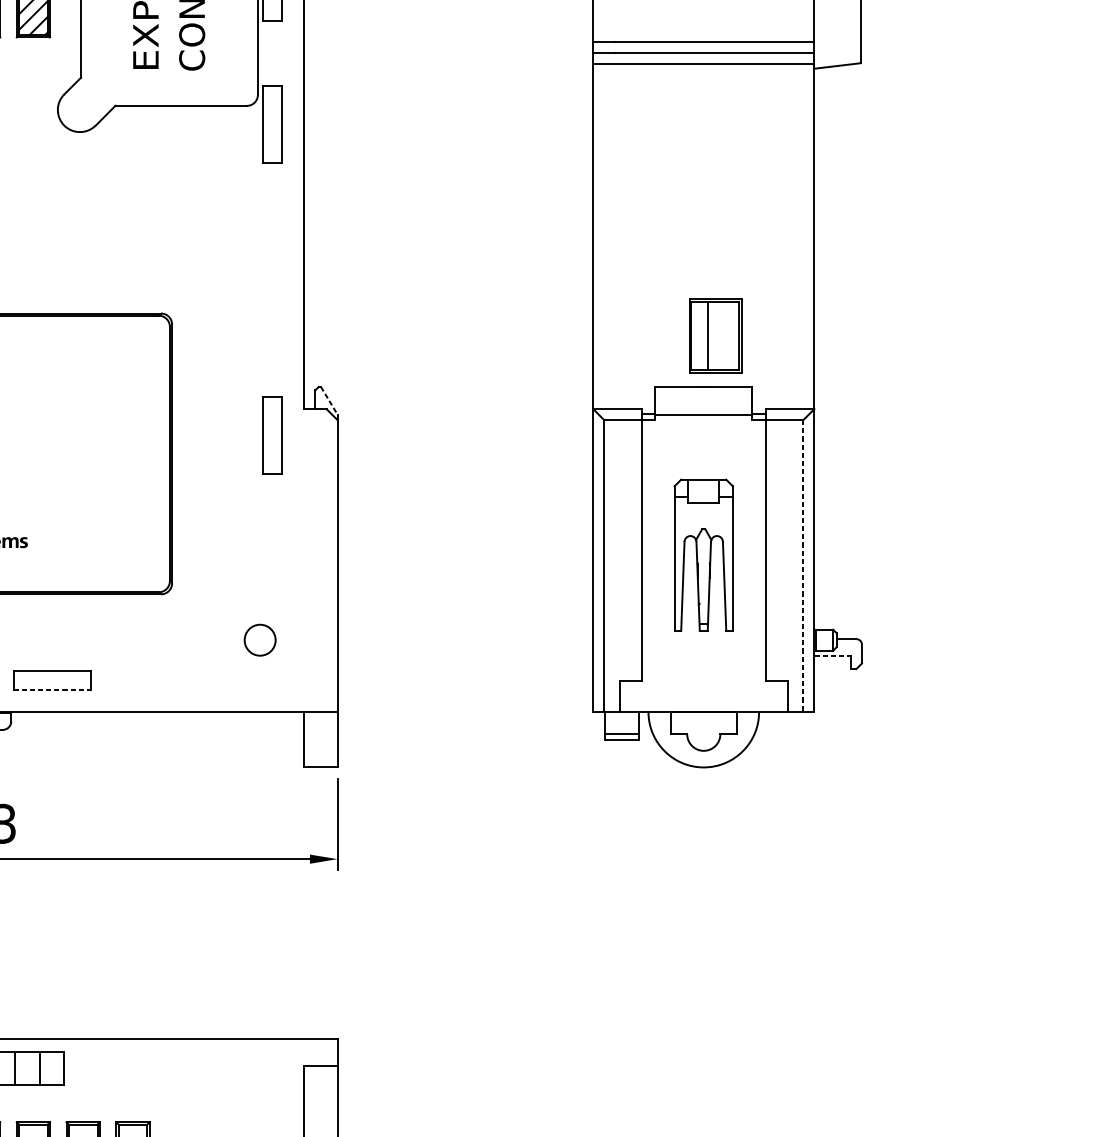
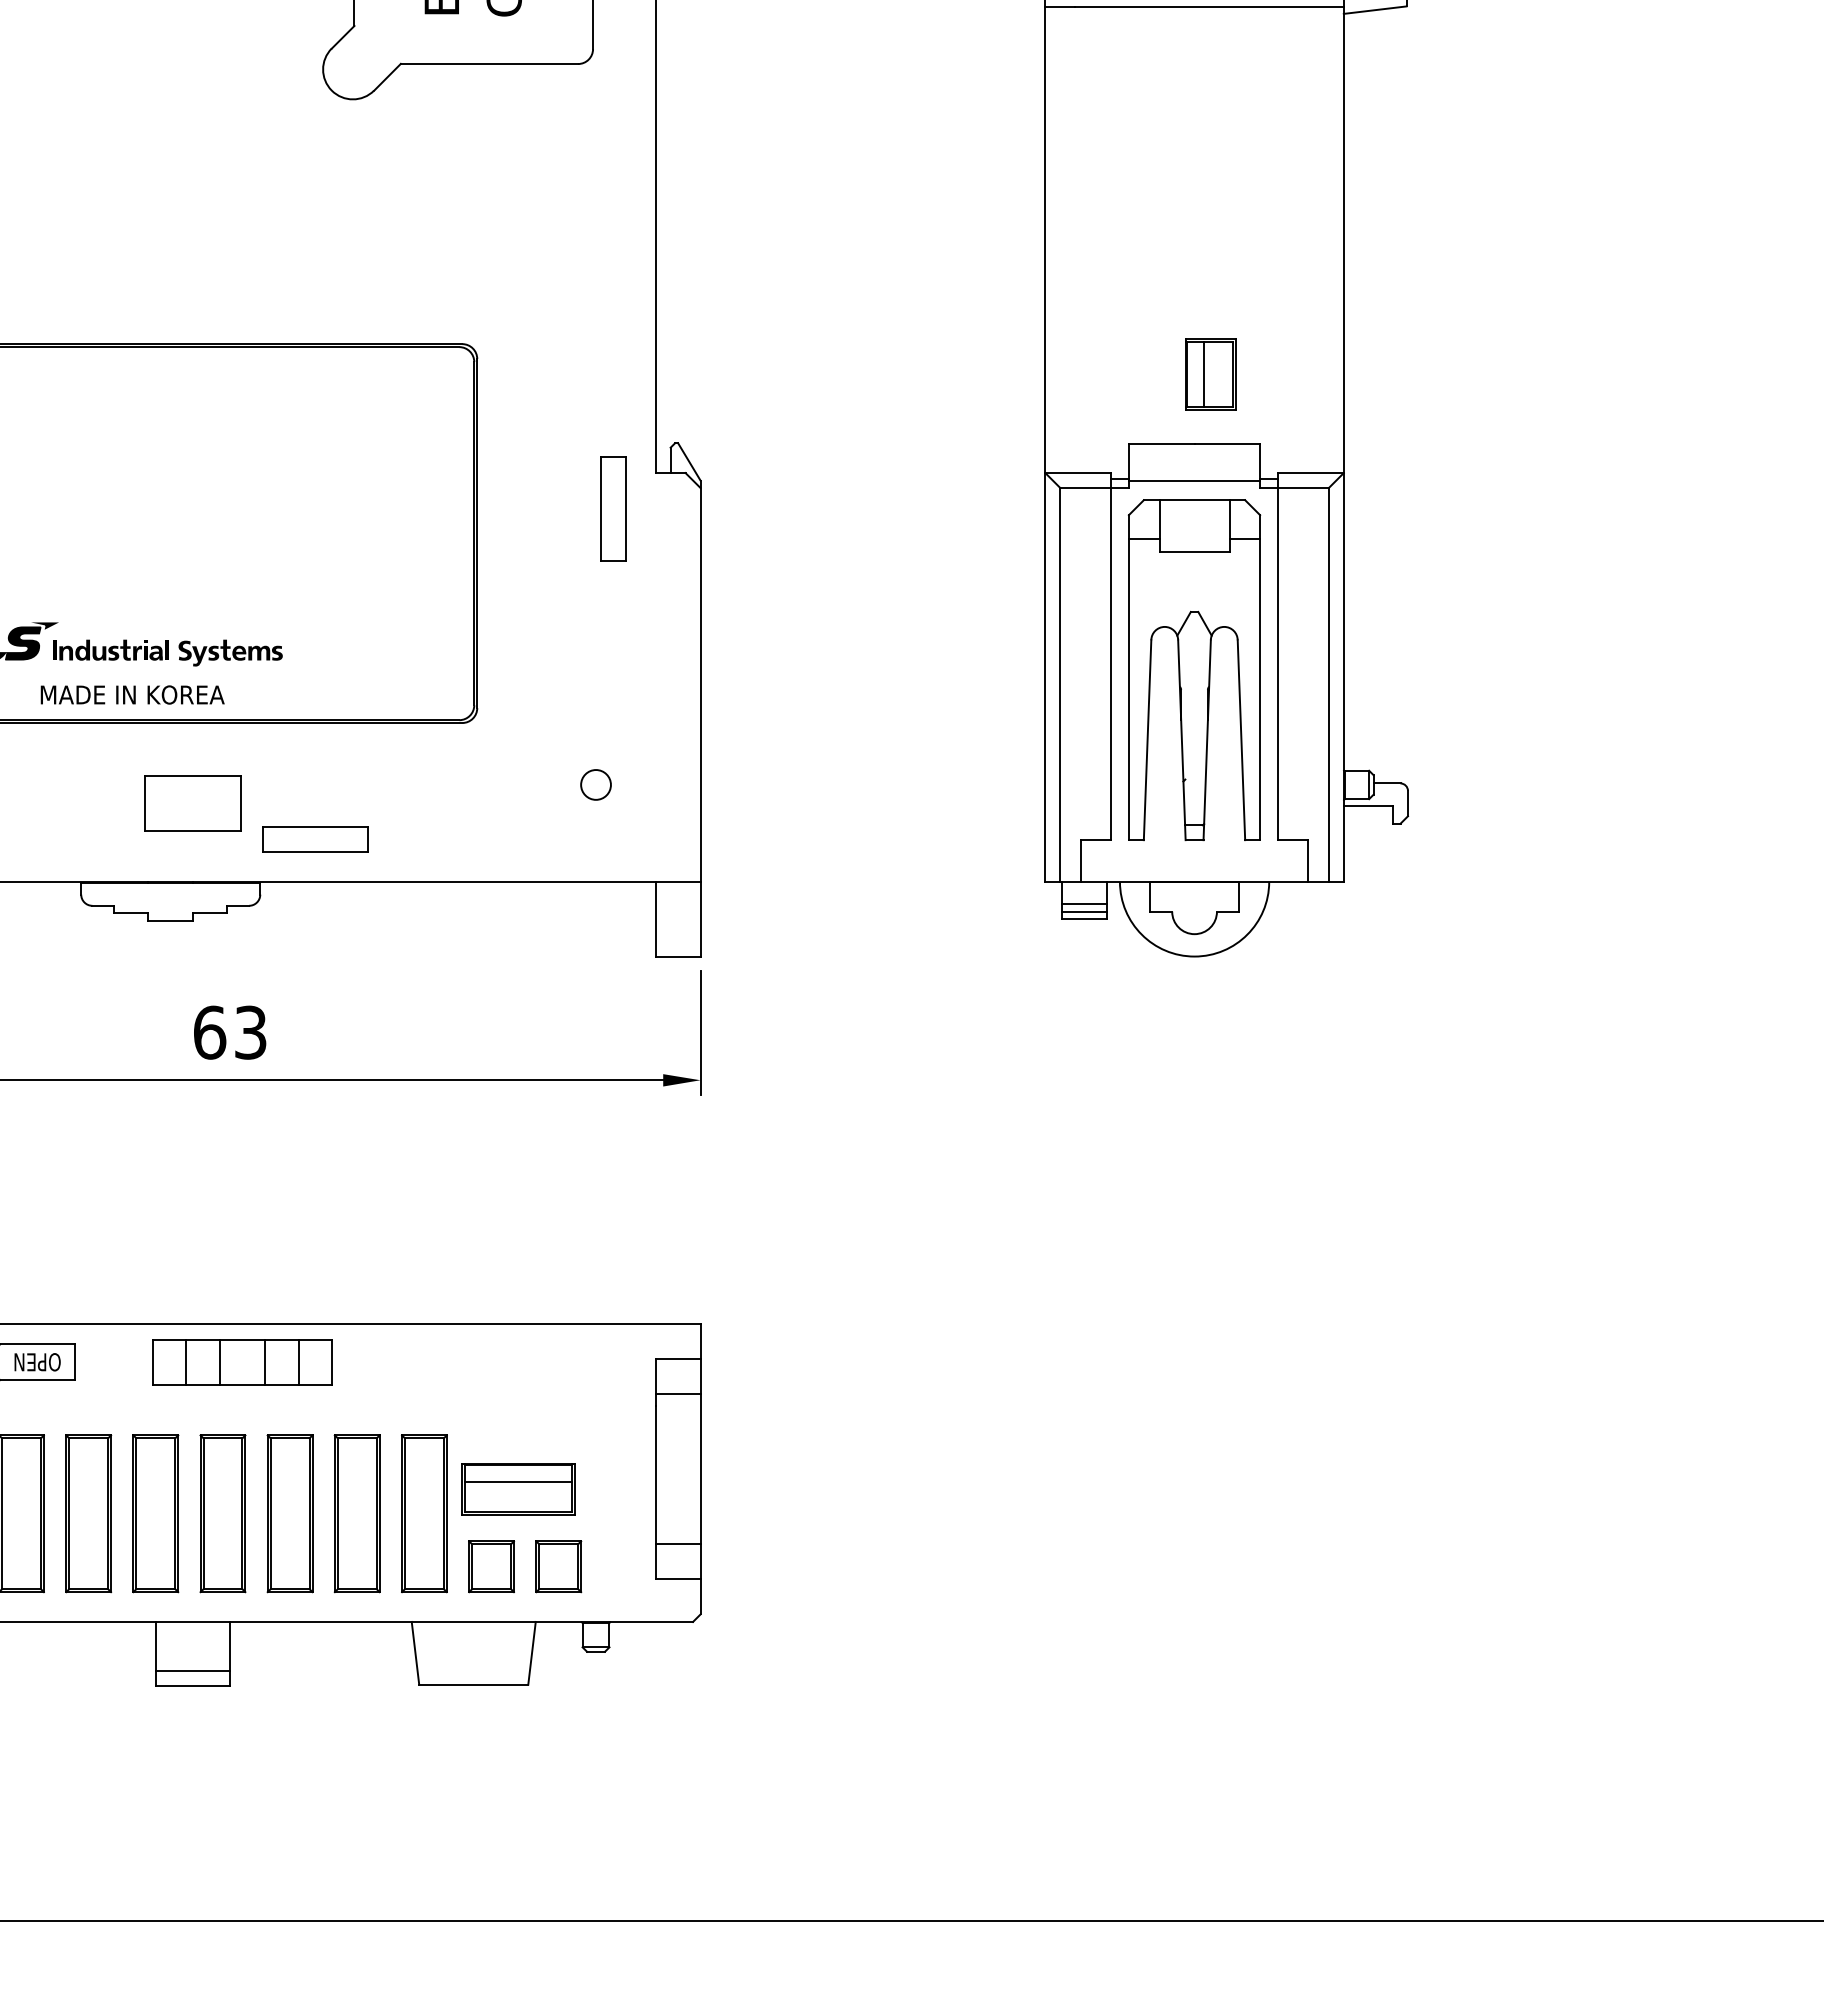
part: (273, 124) -> (613, 88), removed
part: (715, 336) -> (1210, 374), size x0.71
line: (329, 400) -> (689, 461), dashed -> solid
part: (703, 555) -> (1194, 670), size x1.67
line: (803, 565) -> (1328, 684), dashed -> solid
circle: (259, 639) -> (595, 784), size x0.71
line: (832, 655) -> (1368, 805), dashed -> solid
line: (52, 690) -> (316, 852), dashed -> solid
line: (621, 728) -> (1083, 904), added
line: (320, 1092) -> (677, 1394), added

